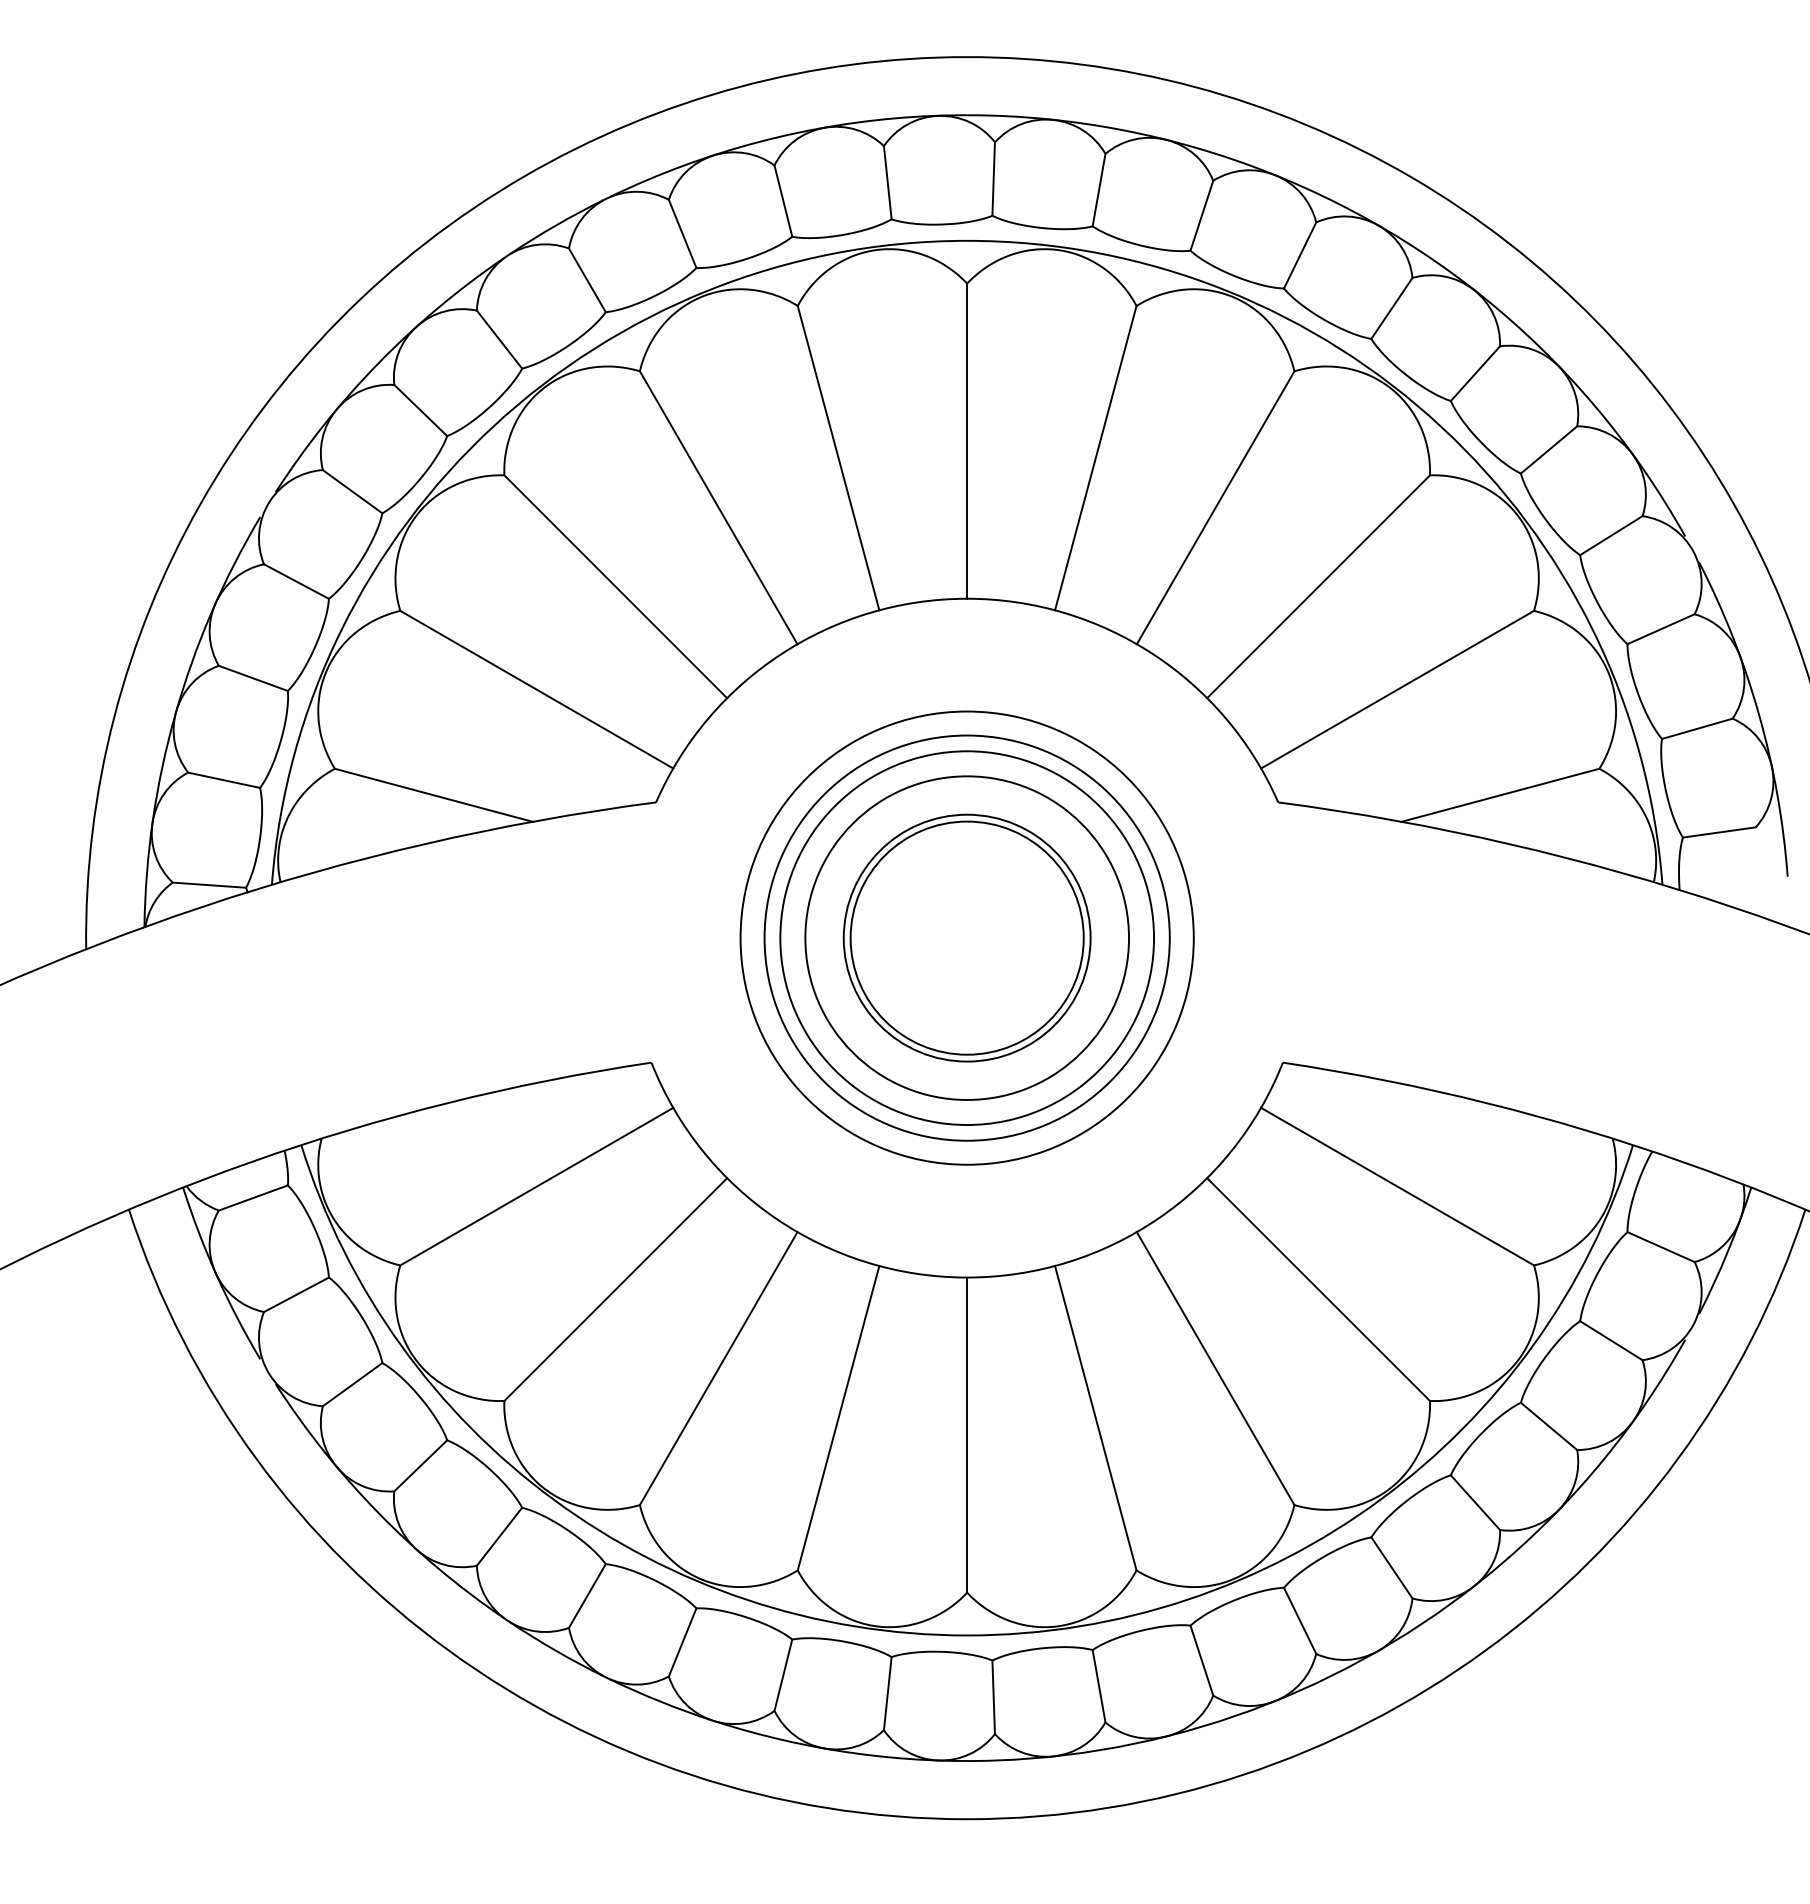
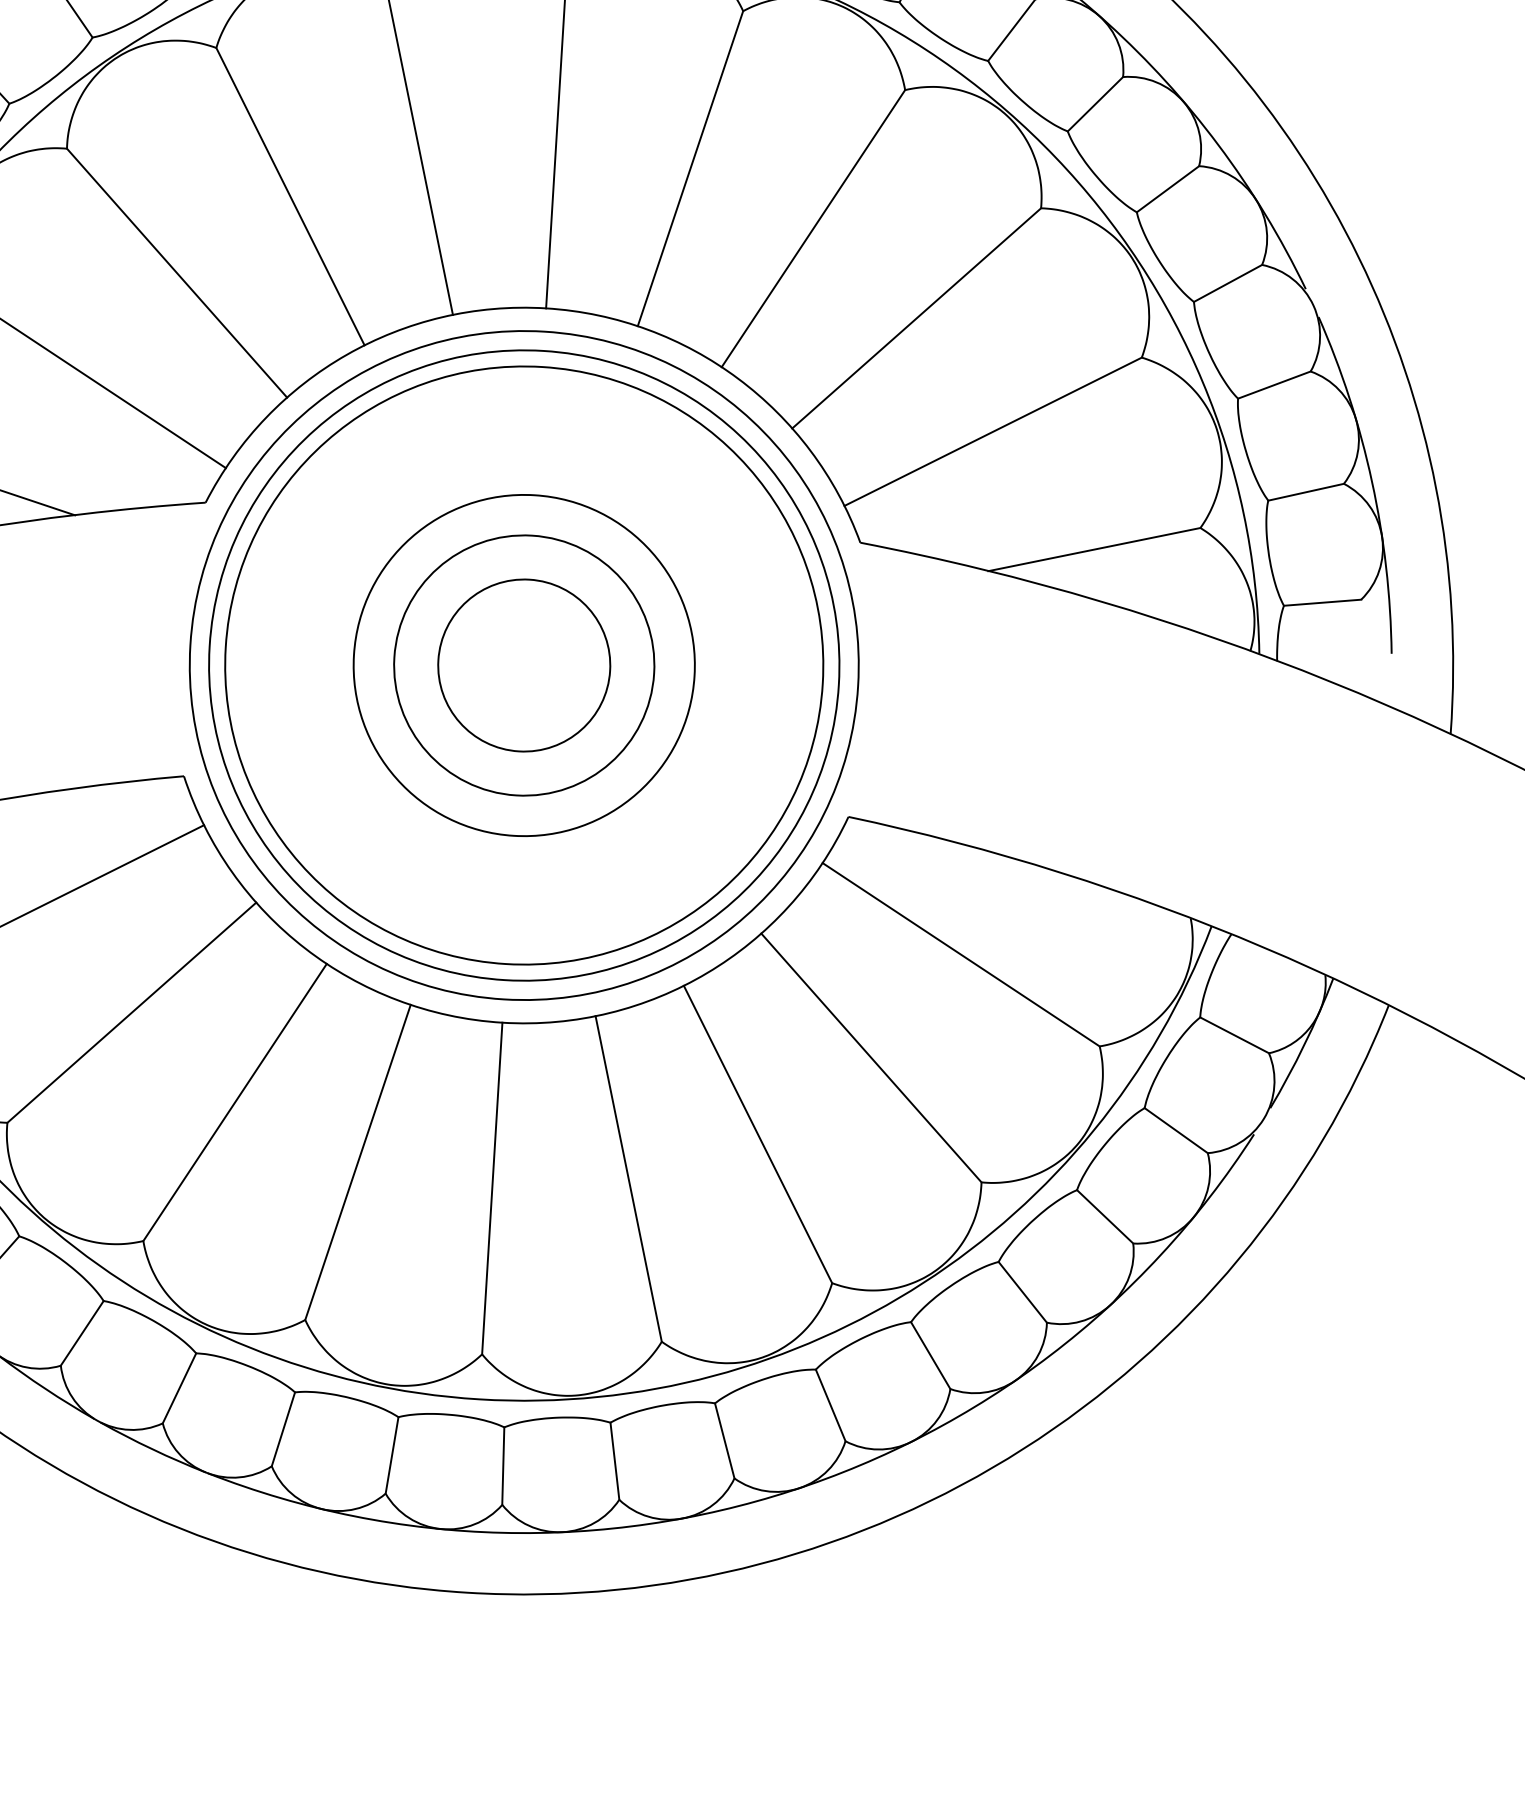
circle: (966, 937) -> (523, 664), size x0.7
circle: (966, 937) -> (523, 664), size x1.4
circle: (966, 937) -> (523, 664), size x1.4
circle: (967, 938) -> (524, 665), size x1.6

